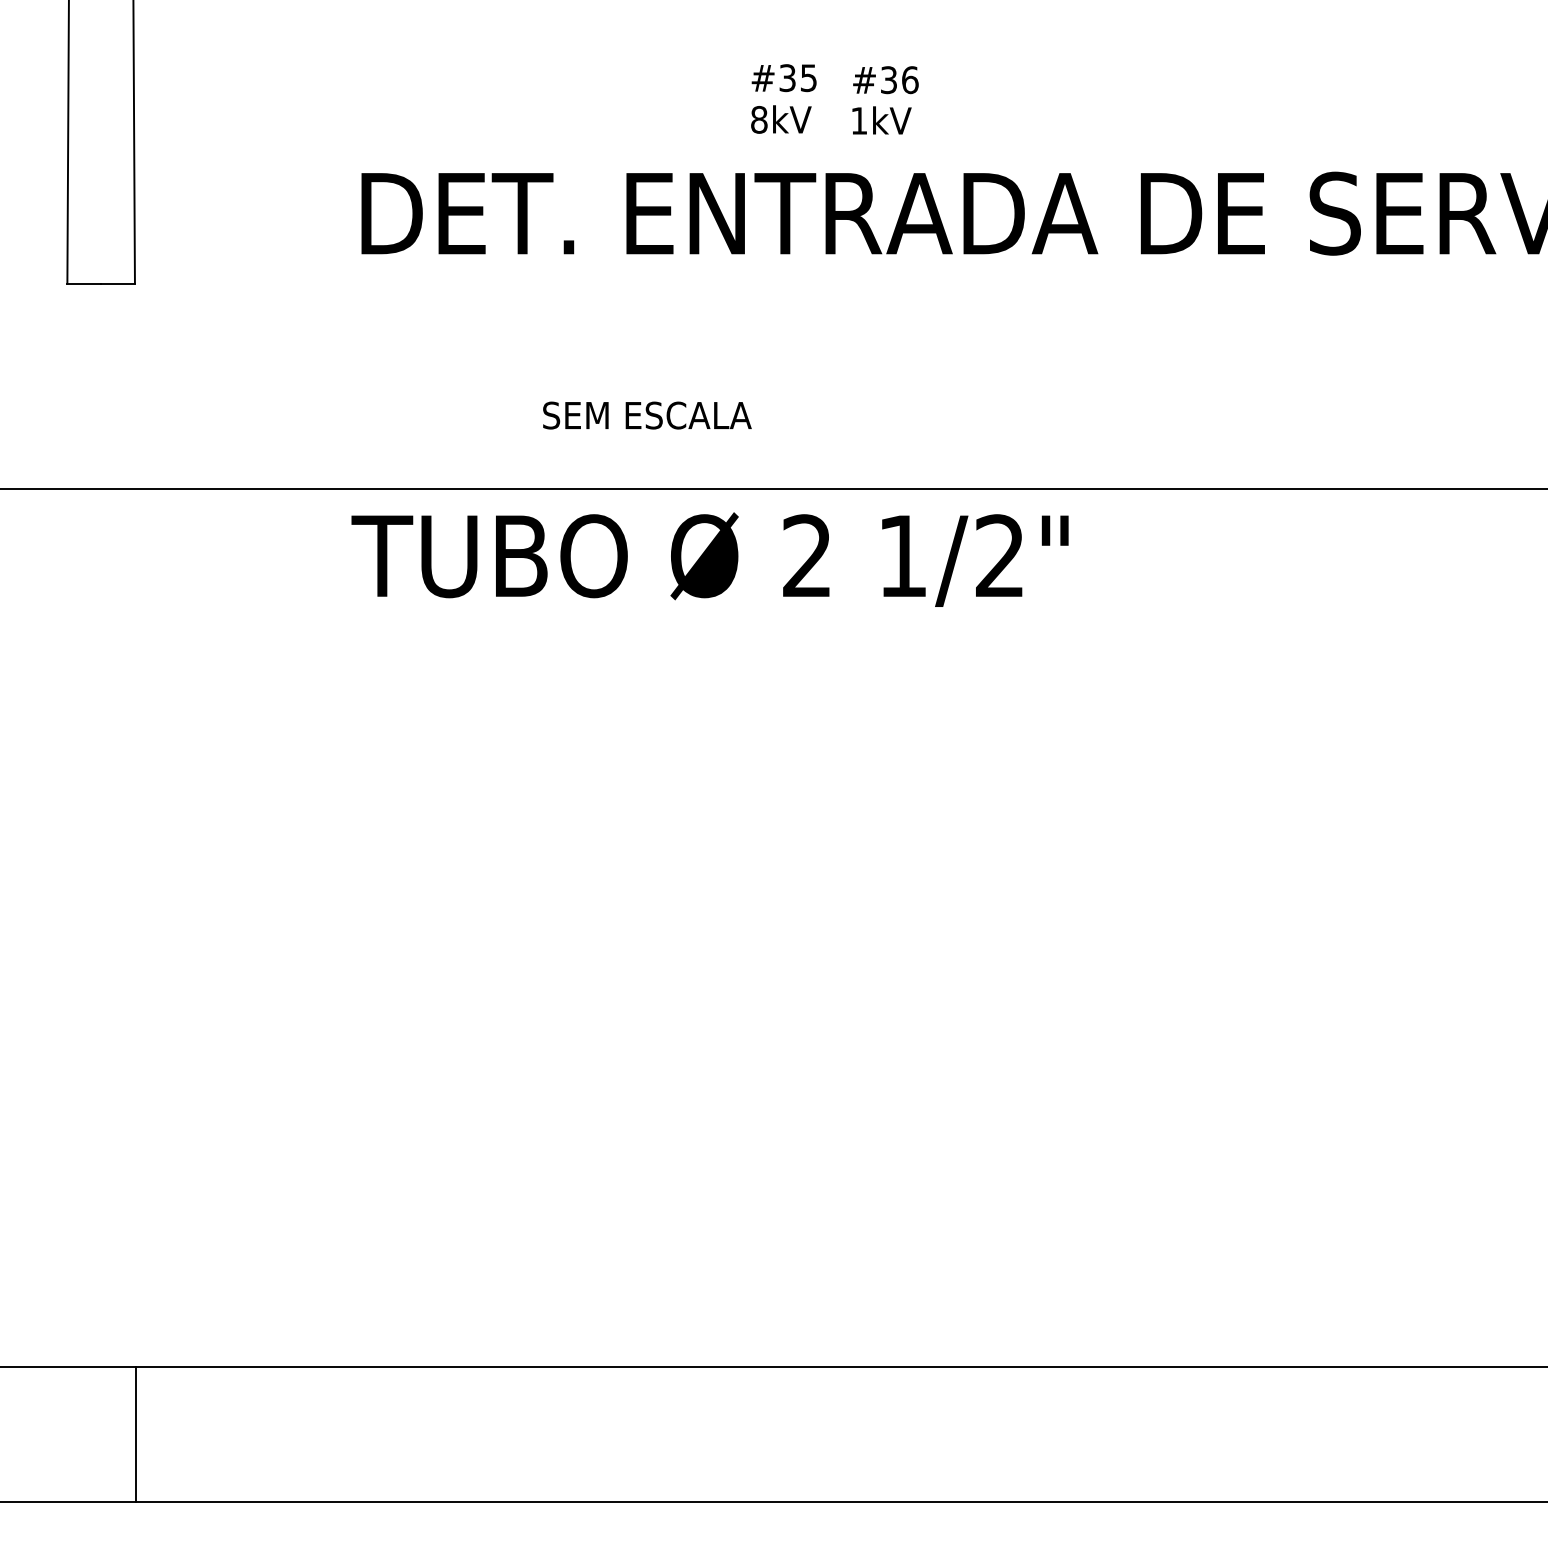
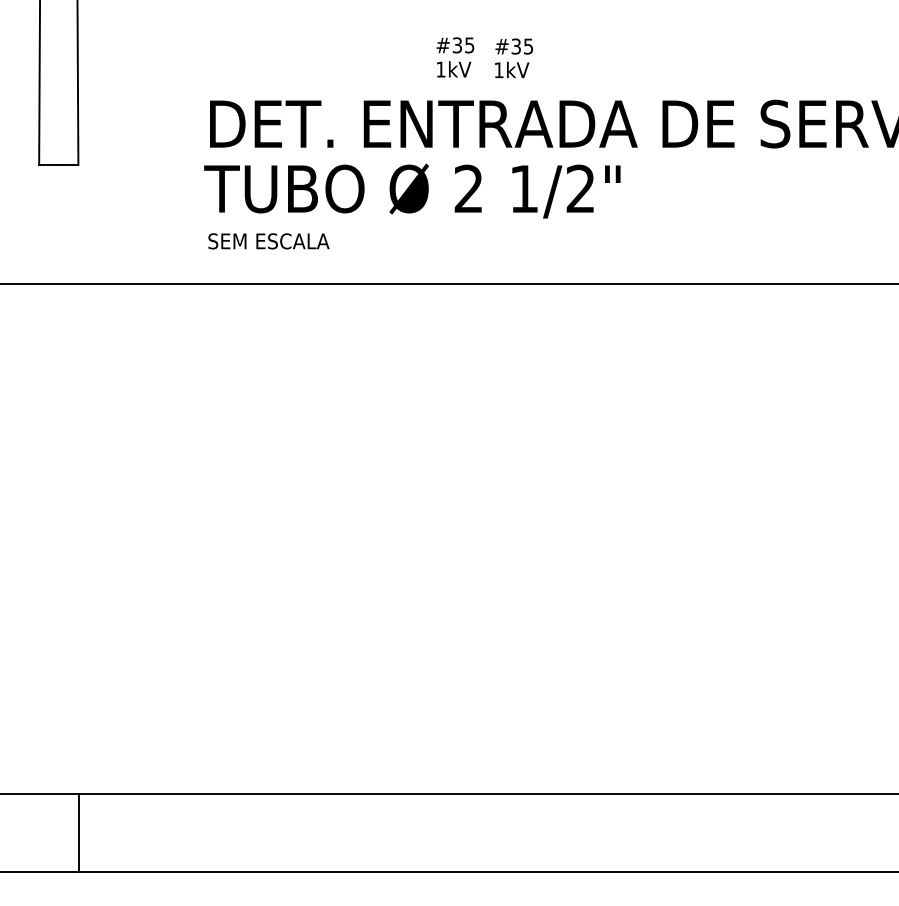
text: (910, 80) -> (528, 46), #36 -> #35
text: (758, 119) -> (440, 69), 8kV -> 1kV
text: (646, 415) -> (268, 241), moved
text: (710, 558) -> (412, 190), moved

